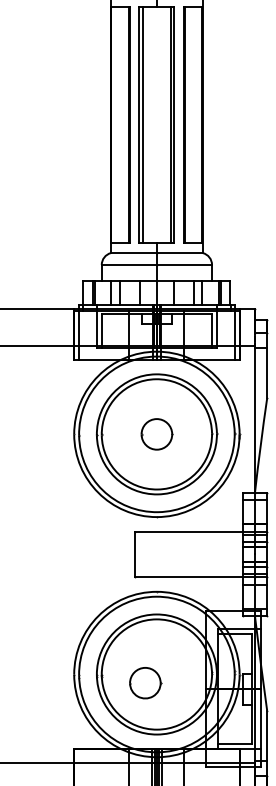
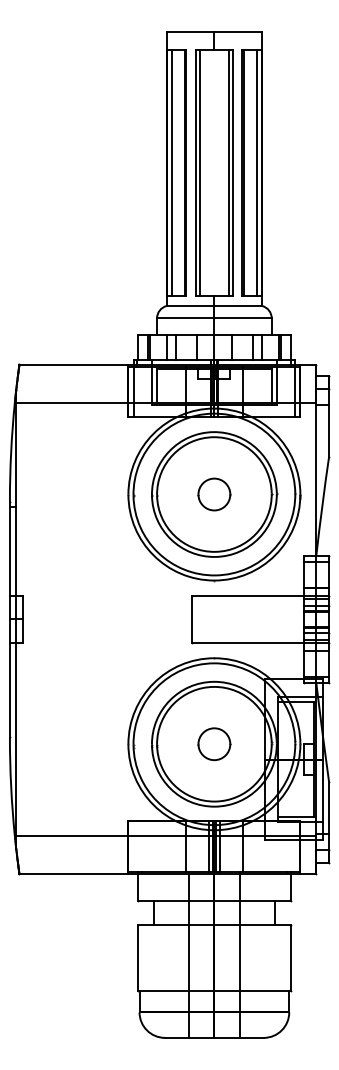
line: (116, 124) -> (172, 172), added
line: (197, 124) -> (256, 172), added
part: (145, 683) -> (214, 744), moved

